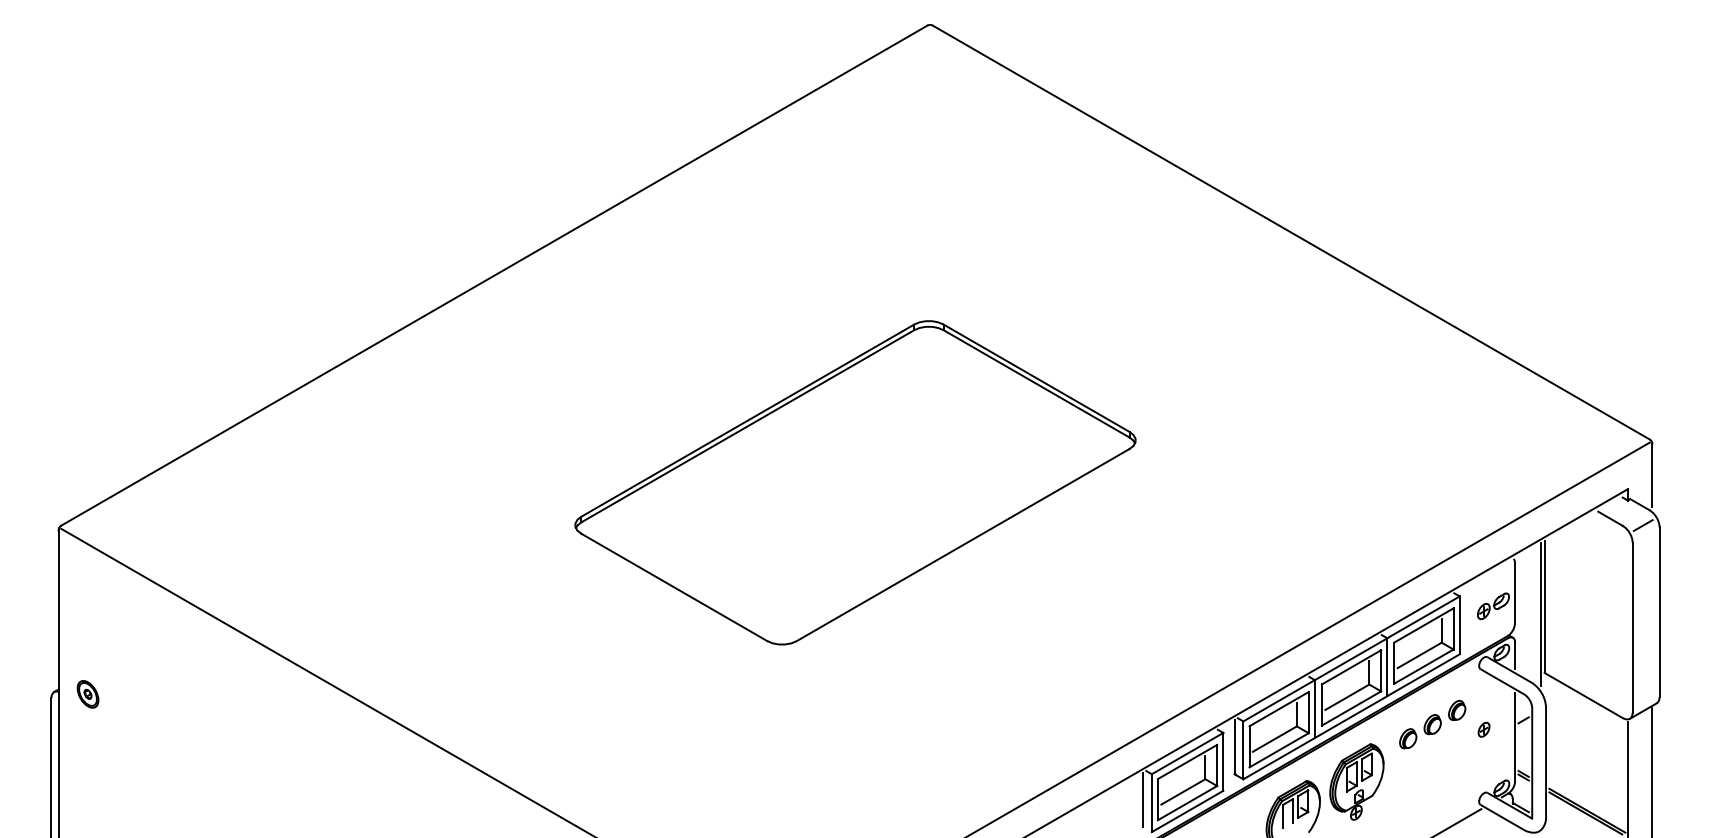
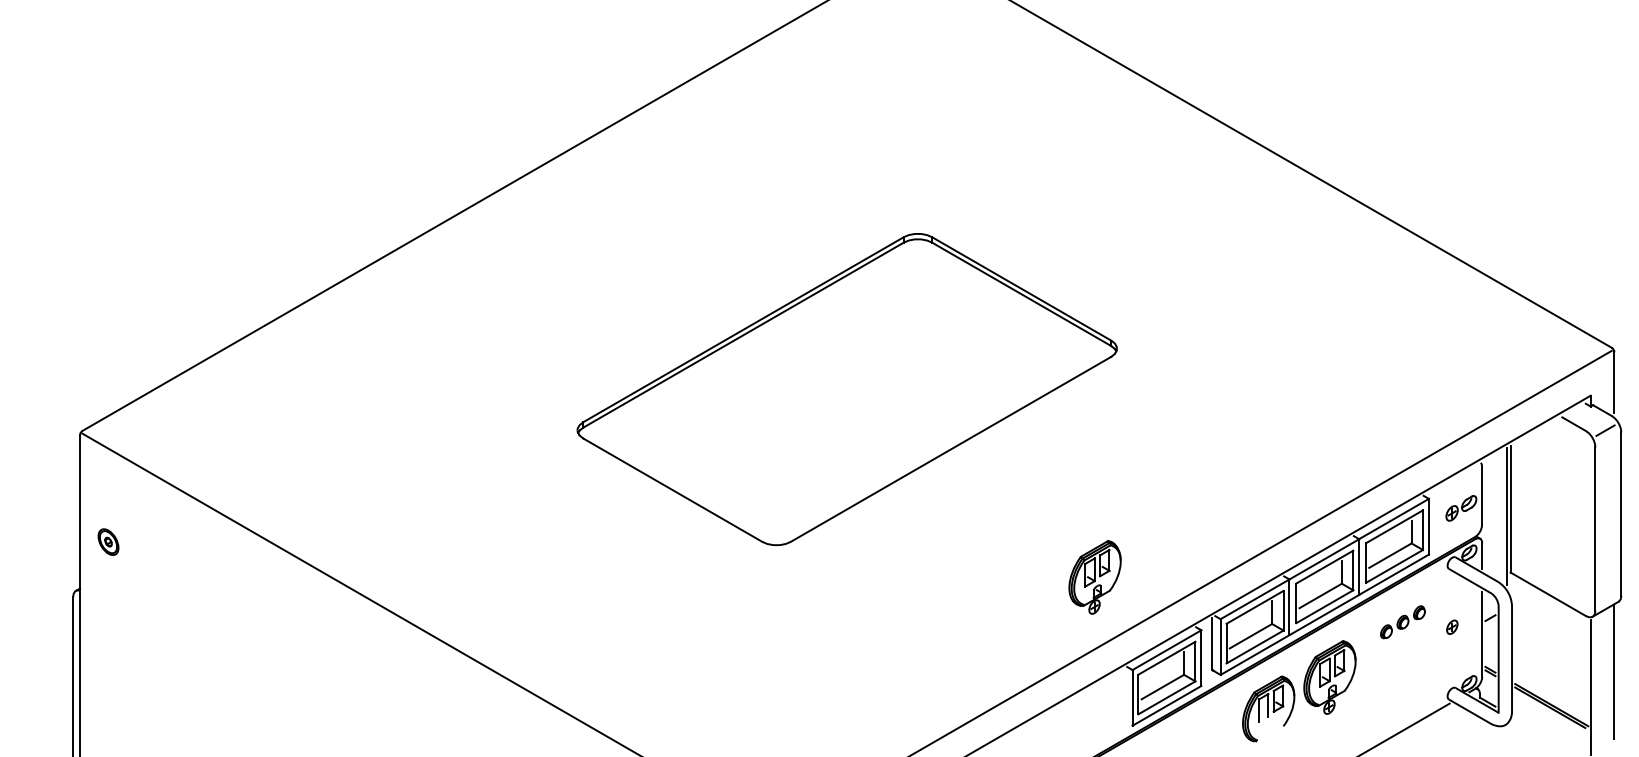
part: (1112, 677) -> (1094, 576), added
part: (87, 694) -> (107, 542), moved
part: (1432, 724) -> (1402, 622), size x0.7
line: (1143, 799) -> (1124, 694), removed

